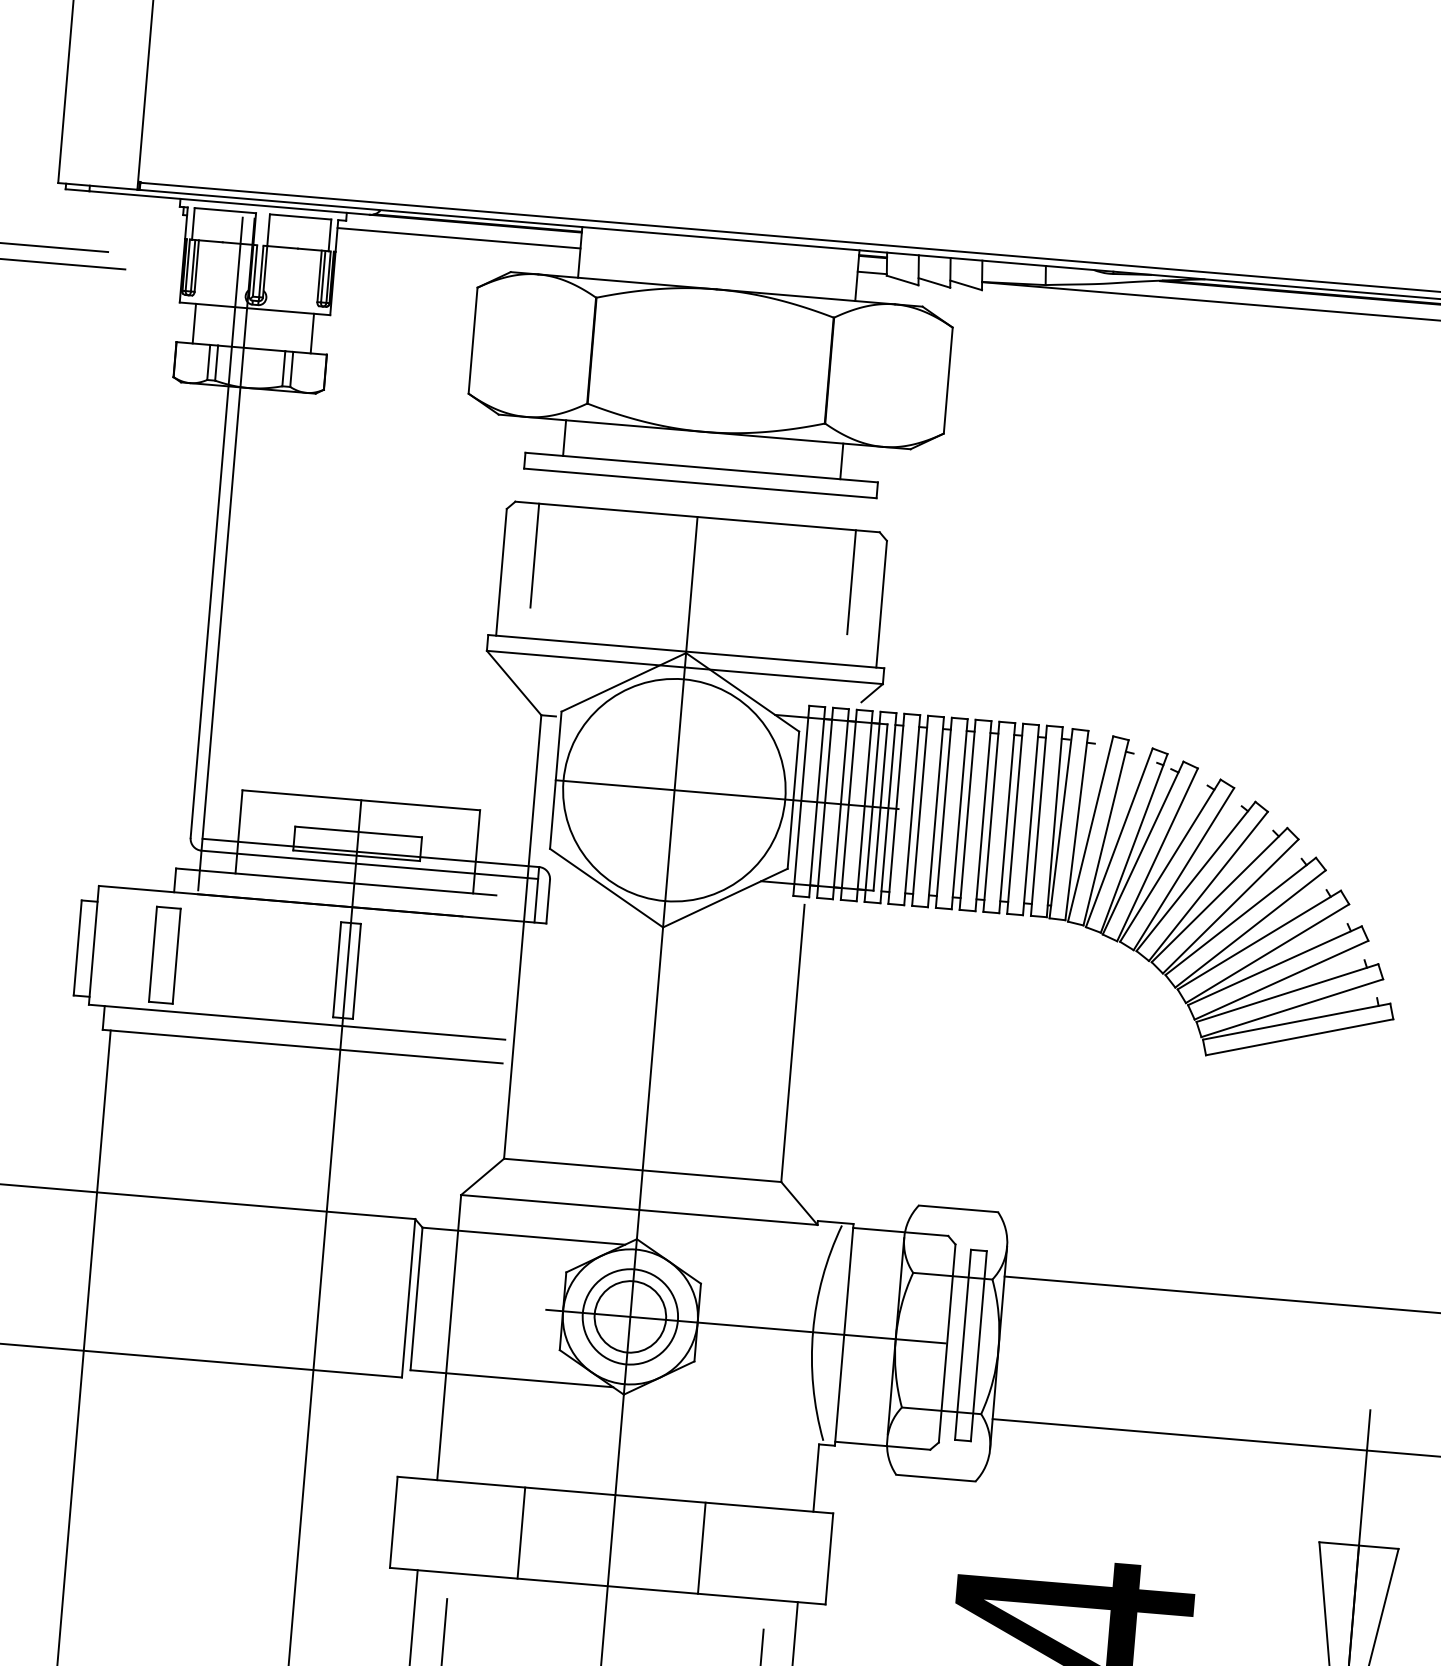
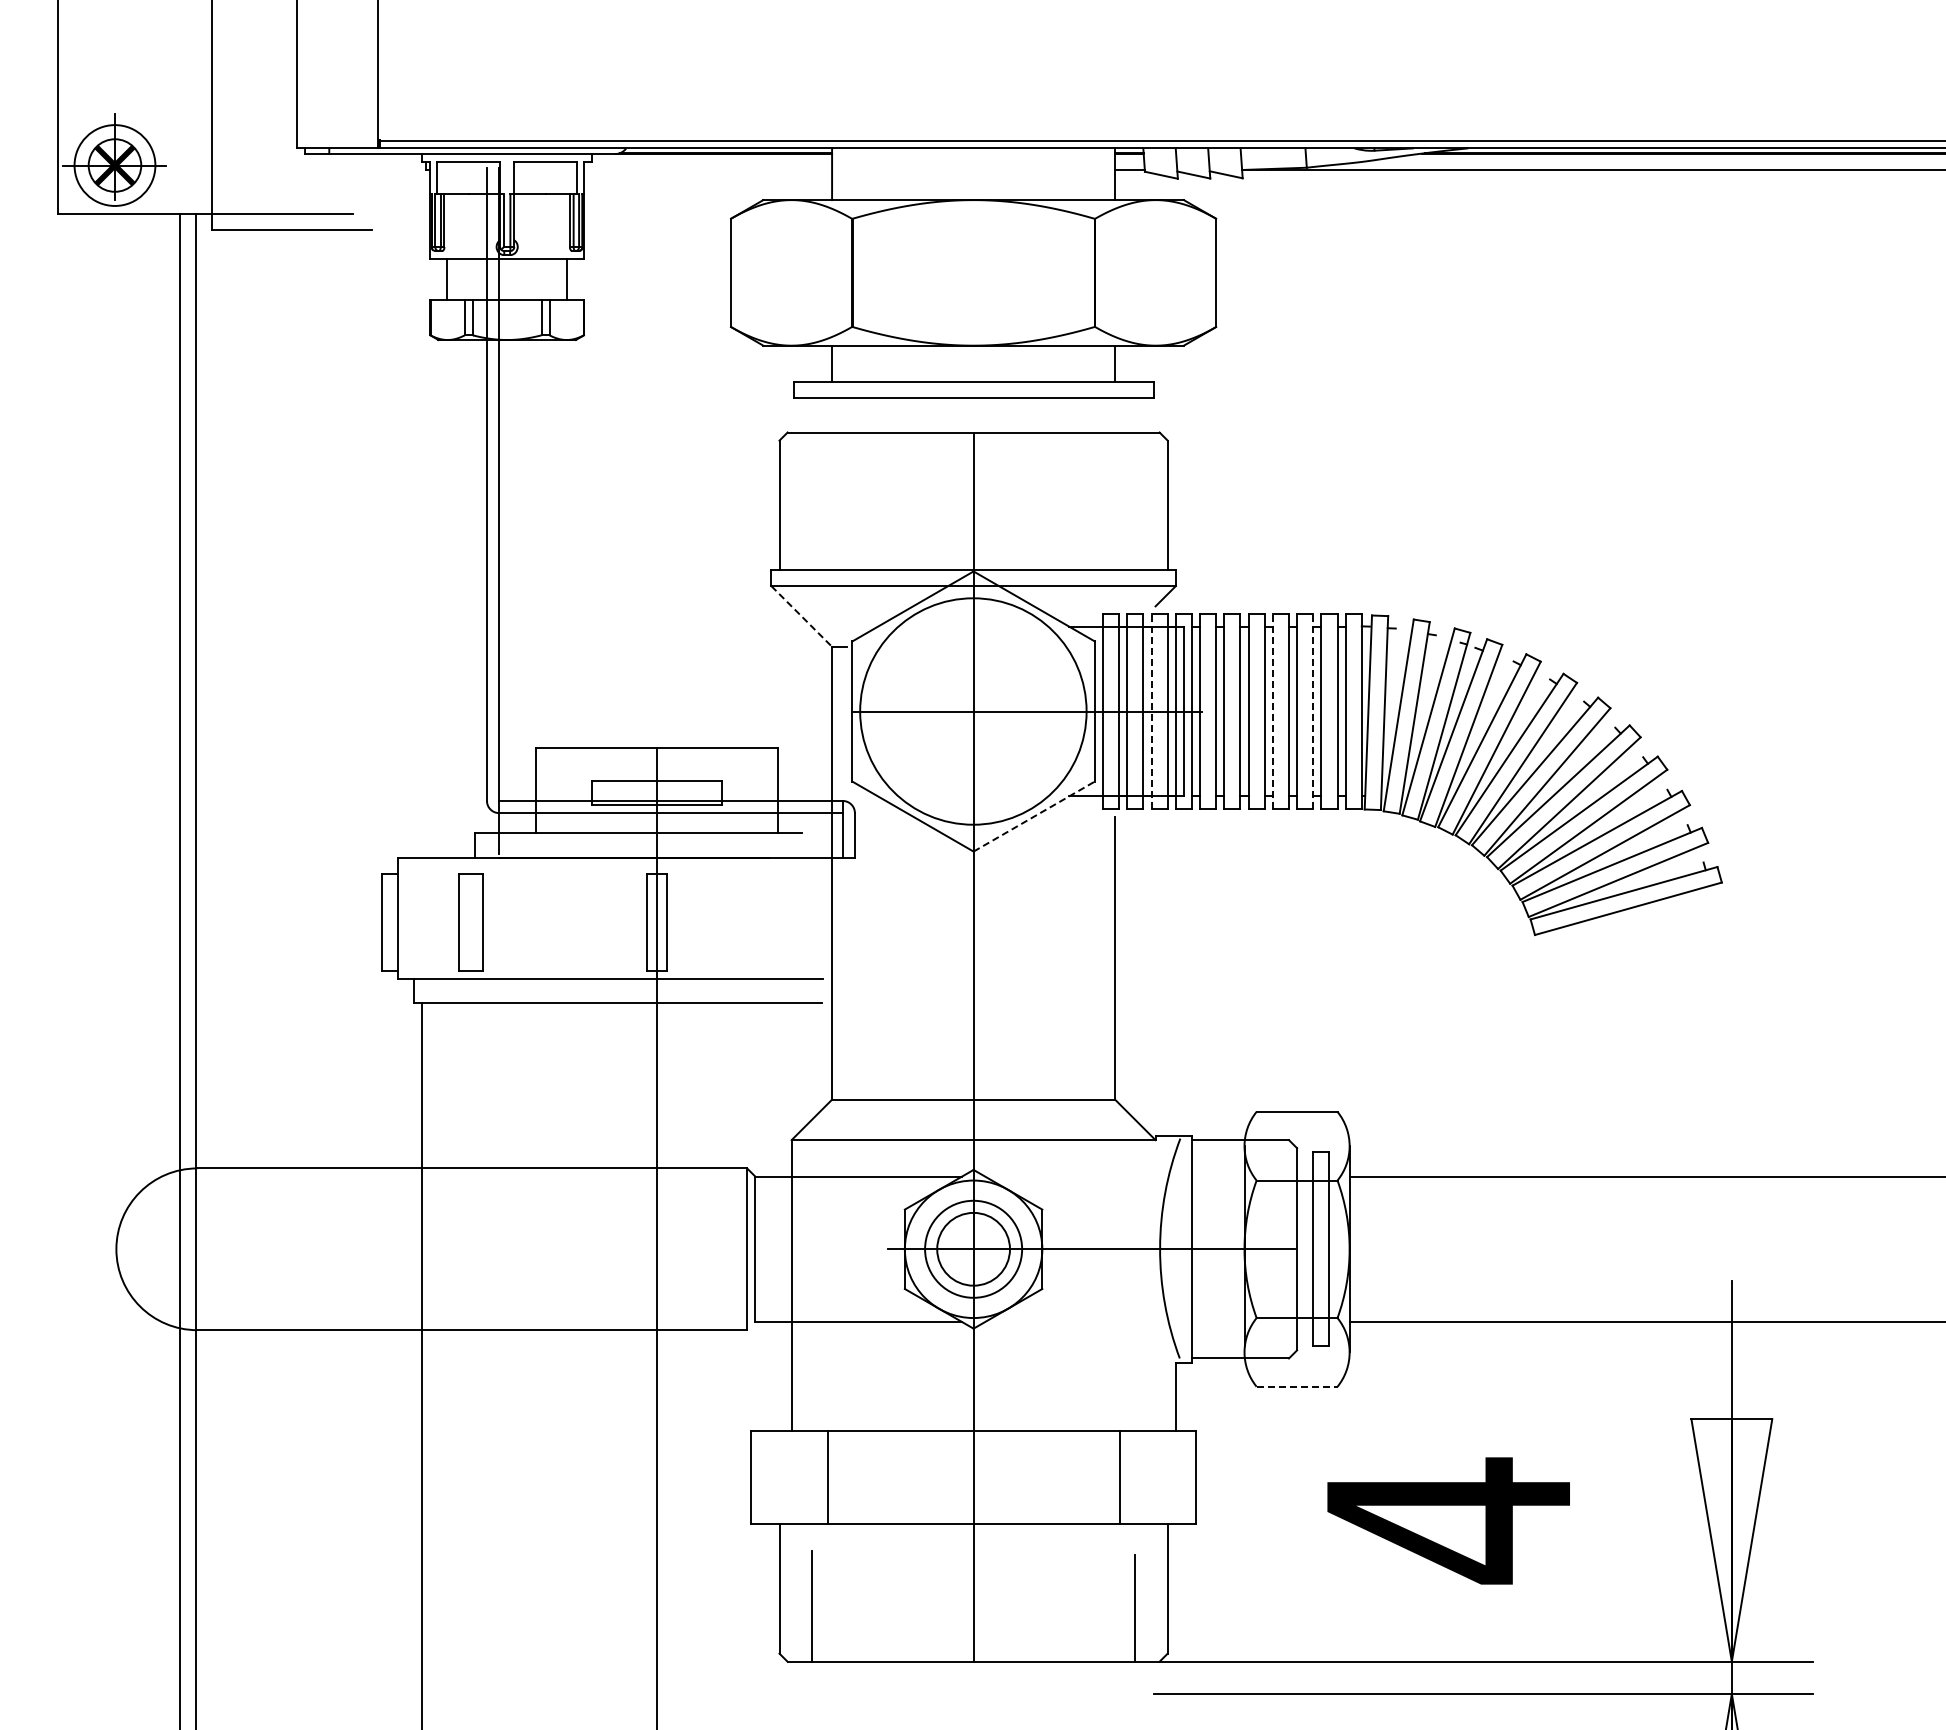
line: (459, 238) -> (708, 170), removed
line: (534, 555) -> (811, 485), removed
line: (851, 582) -> (1135, 485), removed
line: (513, 683) -> (801, 616), solid -> dashed
line: (848, 804) -> (1151, 711), solid -> dashed
line: (967, 814) -> (1272, 711), solid -> dashed
line: (1007, 818) -> (1313, 711), solid -> dashed
line: (725, 898) -> (1034, 816), solid -> dashed
line: (936, 1477) -> (1297, 1386), solid -> dashed
line: (521, 1532) -> (828, 1477), moved
line: (701, 1547) -> (1119, 1477), moved

